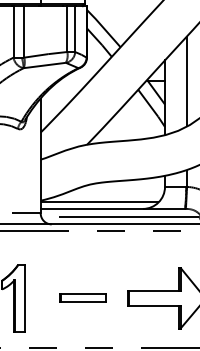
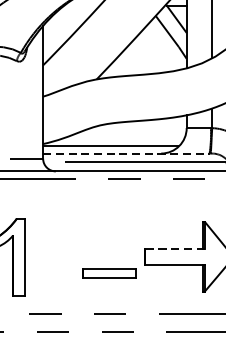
line: (113, 208) -> (127, 153), solid -> dashed
line: (154, 291) -> (174, 248), solid -> dashed
part: (82, 297) -> (108, 272), moved

